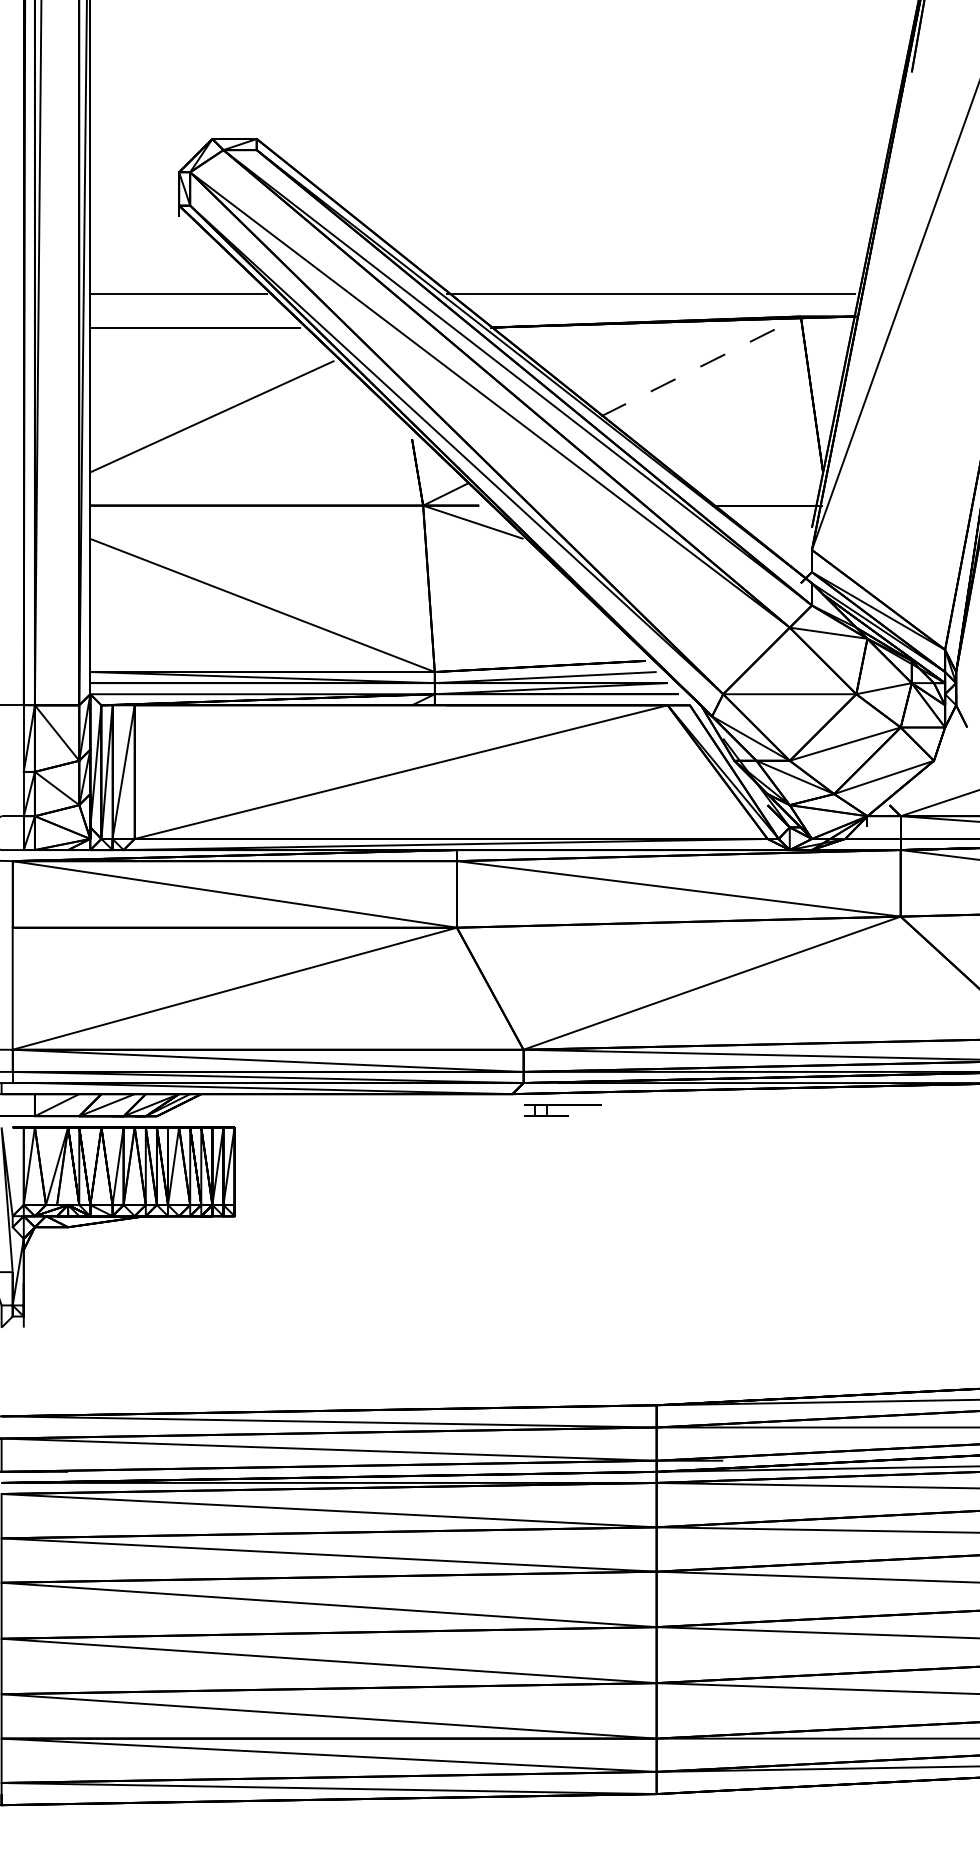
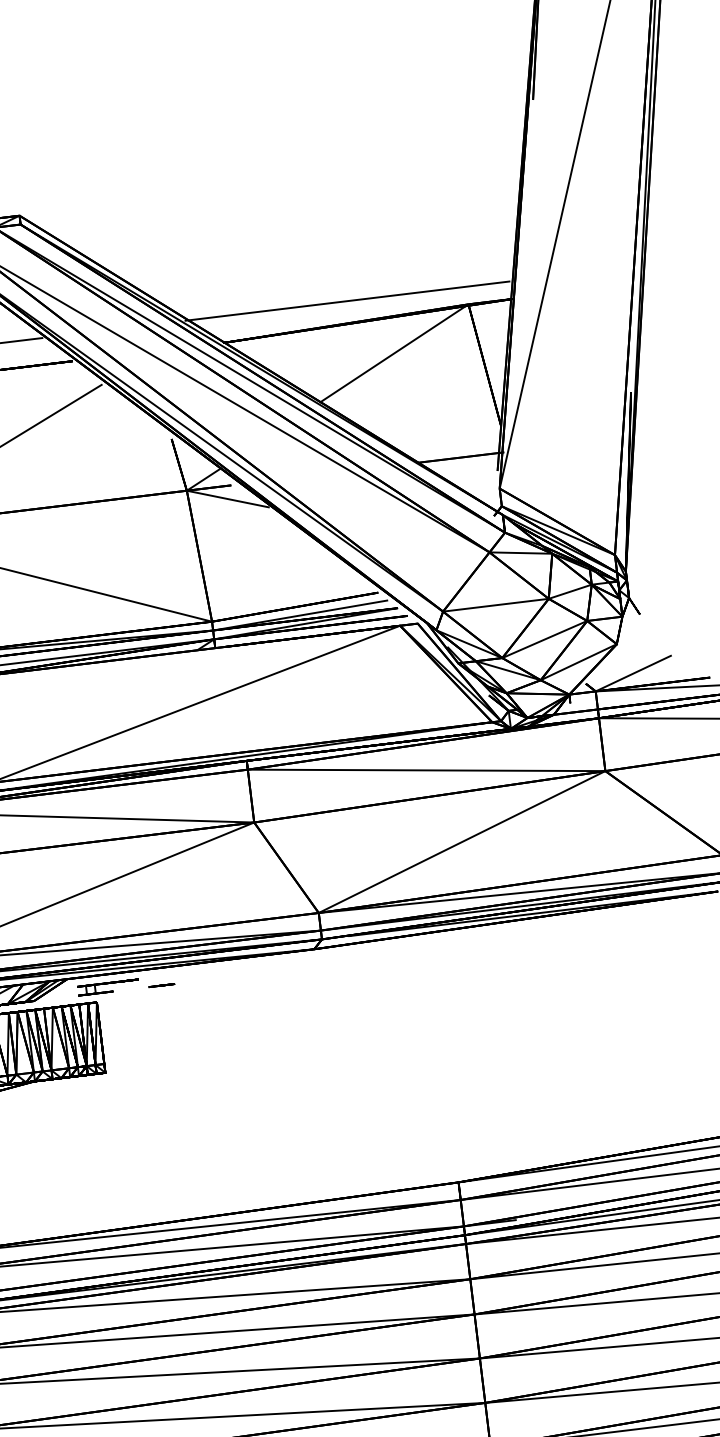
line: (701, 366) -> (394, 353), dashed -> solid
part: (562, 1110) -> (107, 987), moved
line: (317, 1115) -> (161, 984), added

